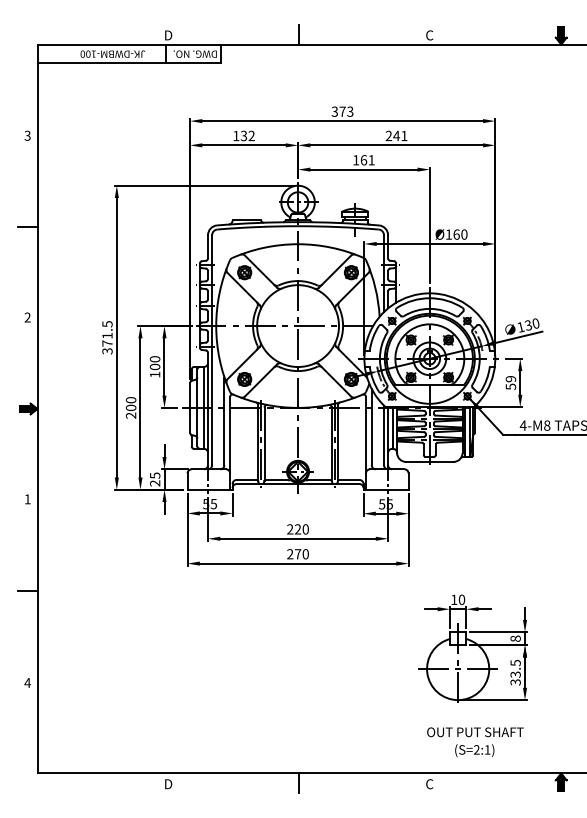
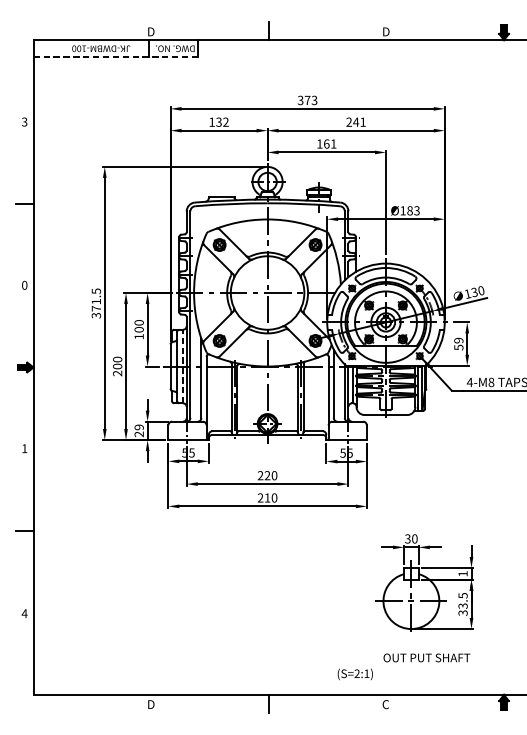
text: (429, 35) -> (385, 31), C -> D
line: (129, 62) -> (116, 56), solid -> dashed
text: (460, 234) -> (413, 210), Ø160 -> Ø183
text: (27, 317) -> (24, 285), 2 -> 0
line: (203, 407) -> (182, 366), solid -> dashed
text: (155, 475) -> (139, 427), 25 -> 29
text: (298, 554) -> (267, 498), 270 -> 210
text: (454, 599) -> (408, 538), 10 -> 30
text: (515, 638) -> (462, 573), 8 -> 1
text: (474, 750) -> (355, 674), moved

